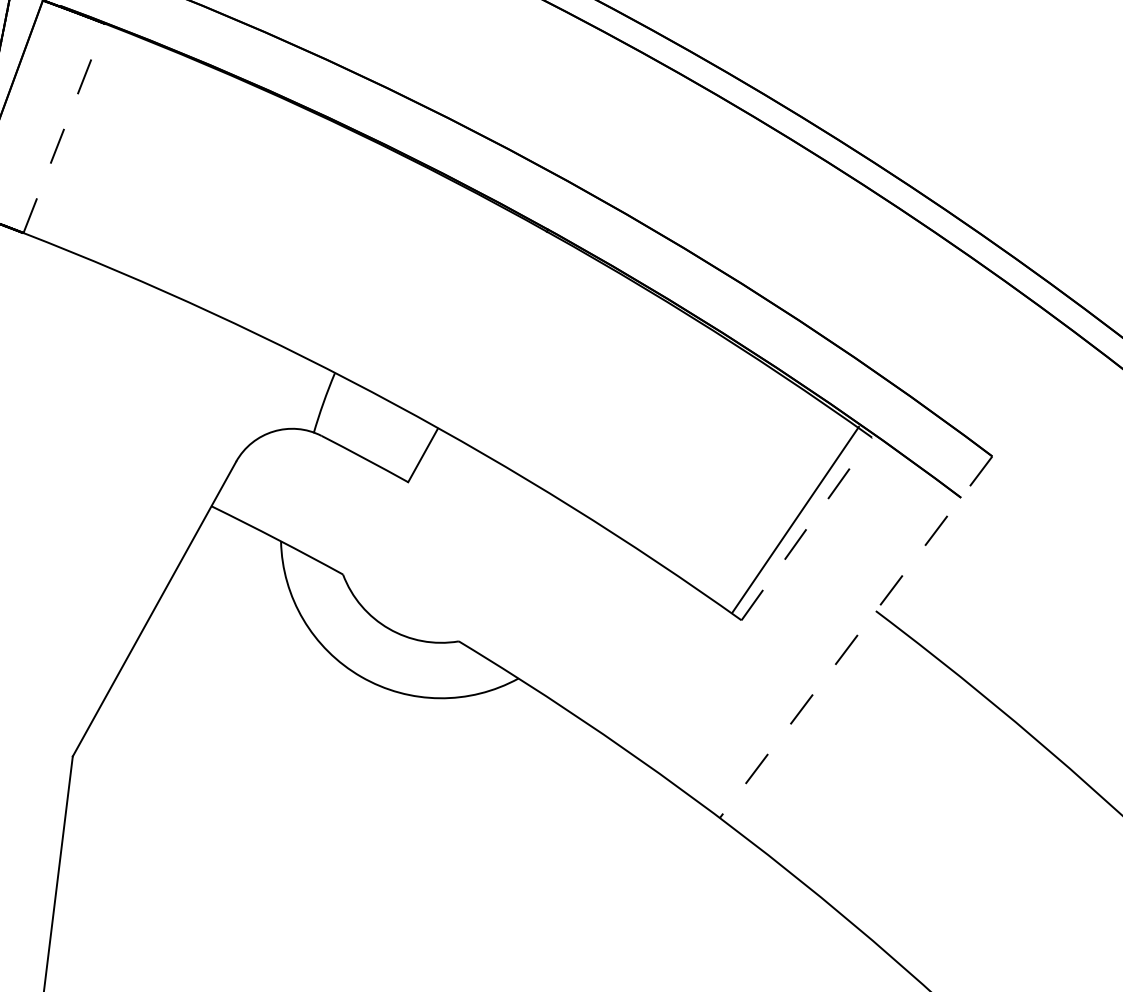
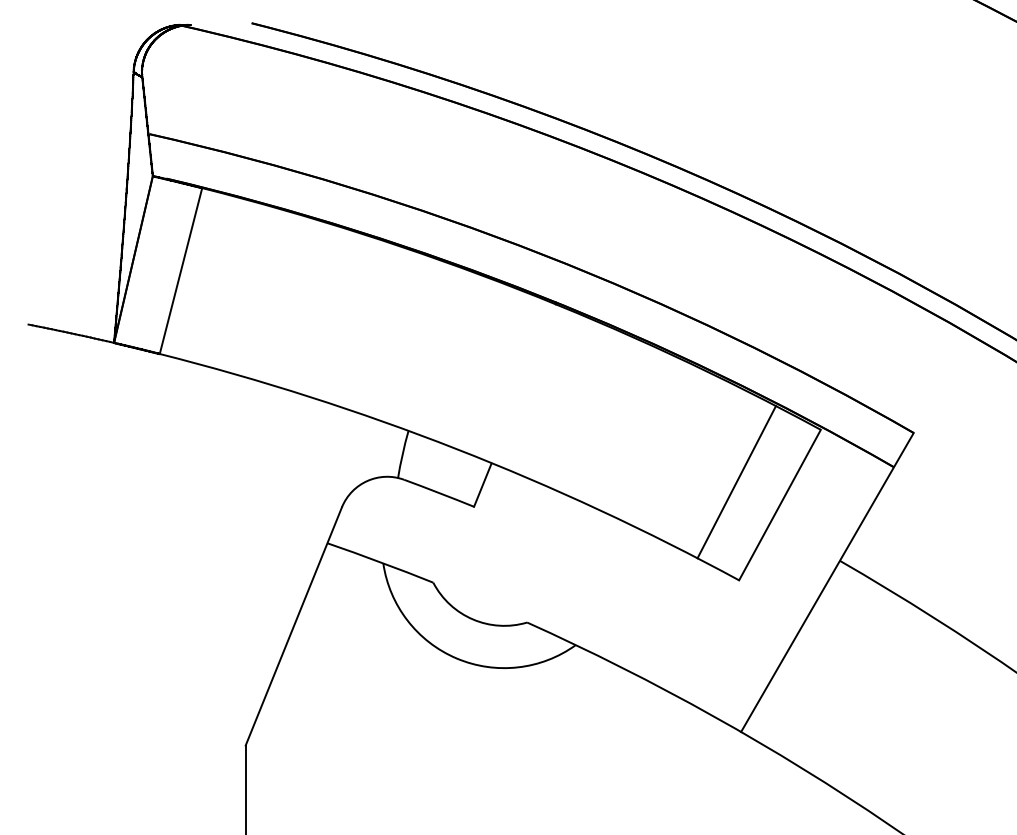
line: (64, 129) -> (181, 271), dashed -> solid
line: (795, 520) -> (736, 482), moved
line: (806, 529) -> (779, 505), dashed -> solid
line: (856, 637) -> (827, 582), dashed -> solid

